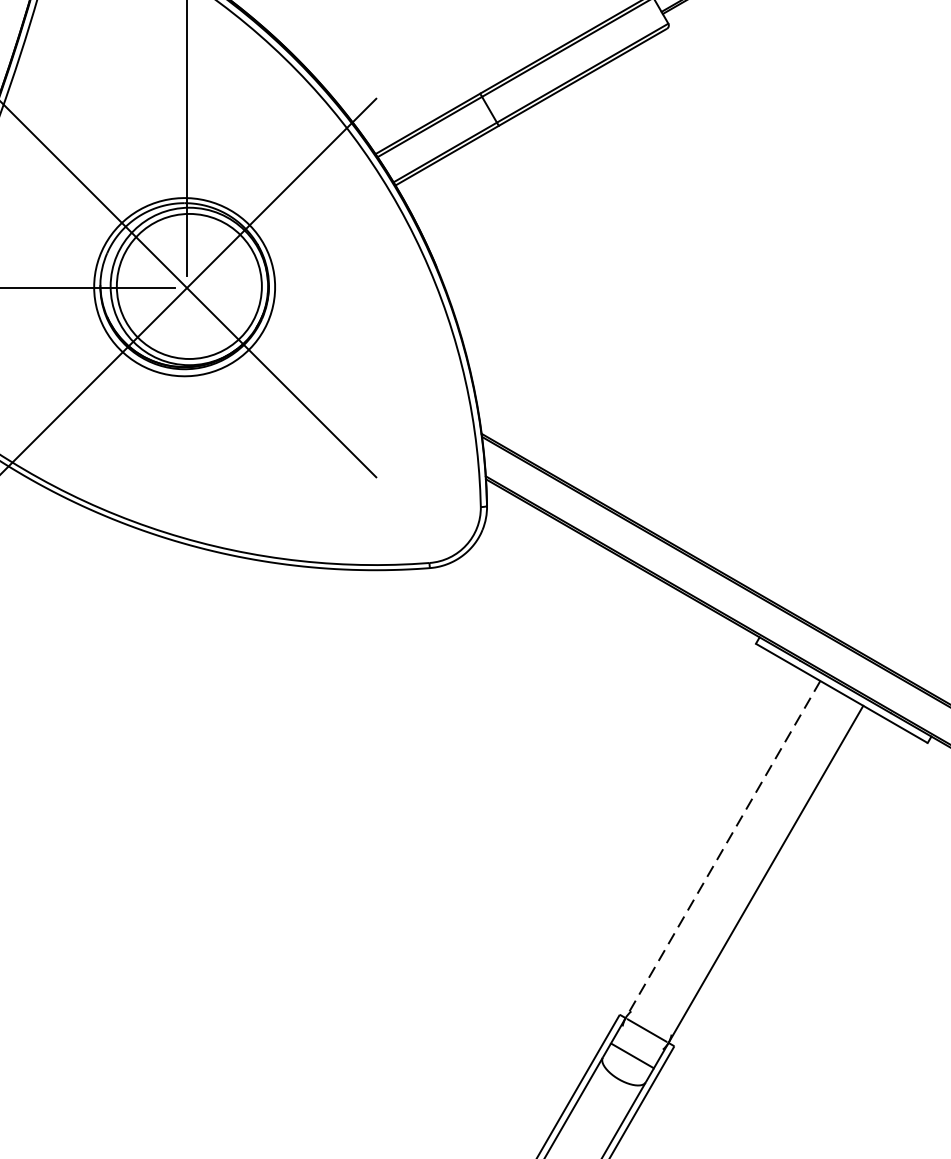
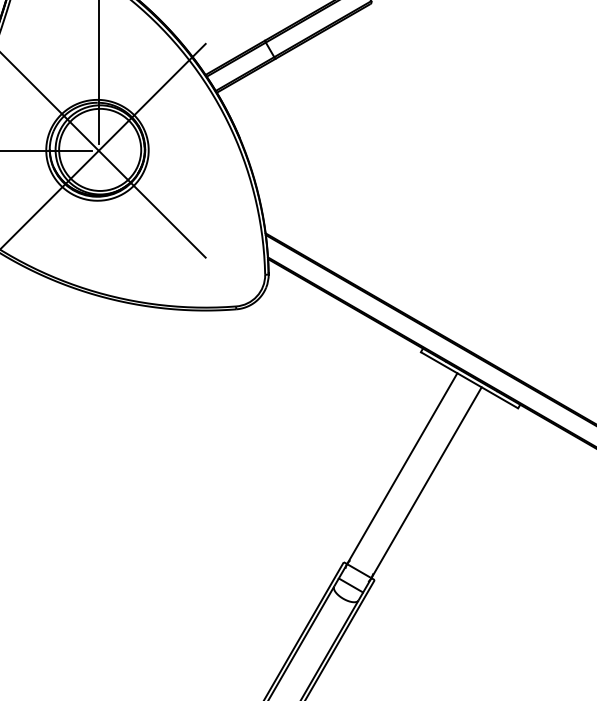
line: (723, 850) -> (402, 469), dashed -> solid

